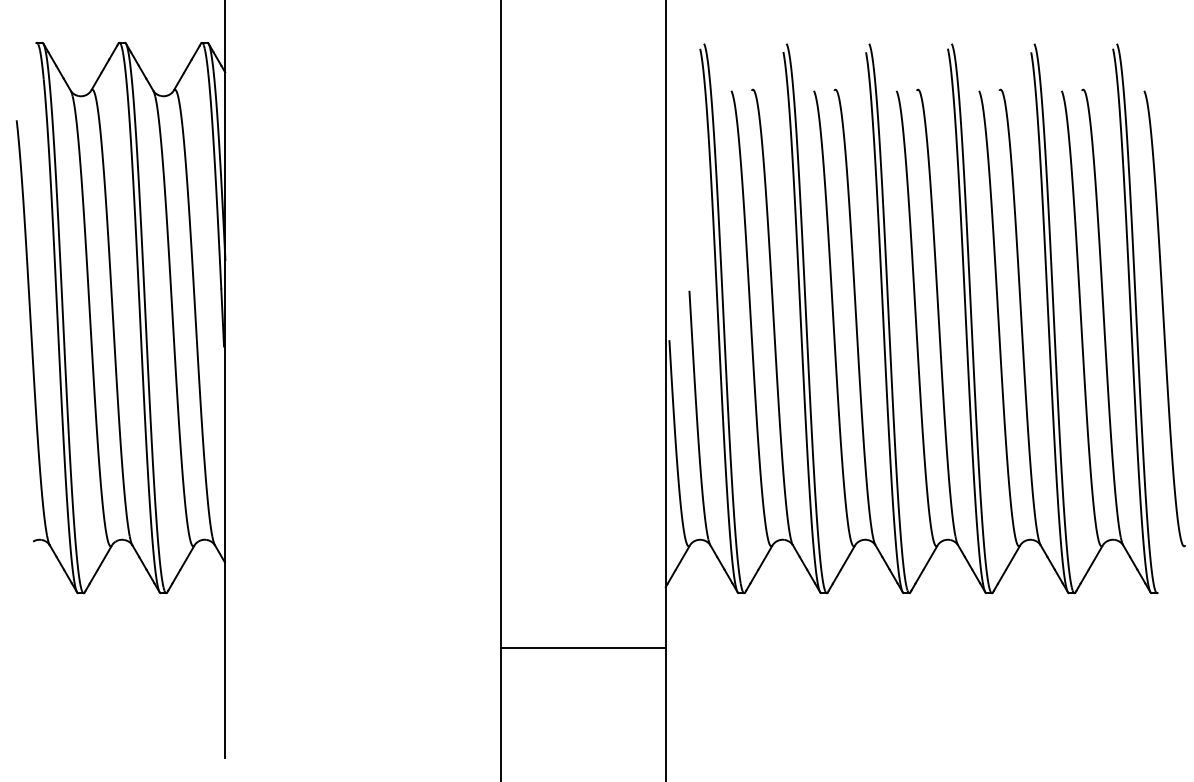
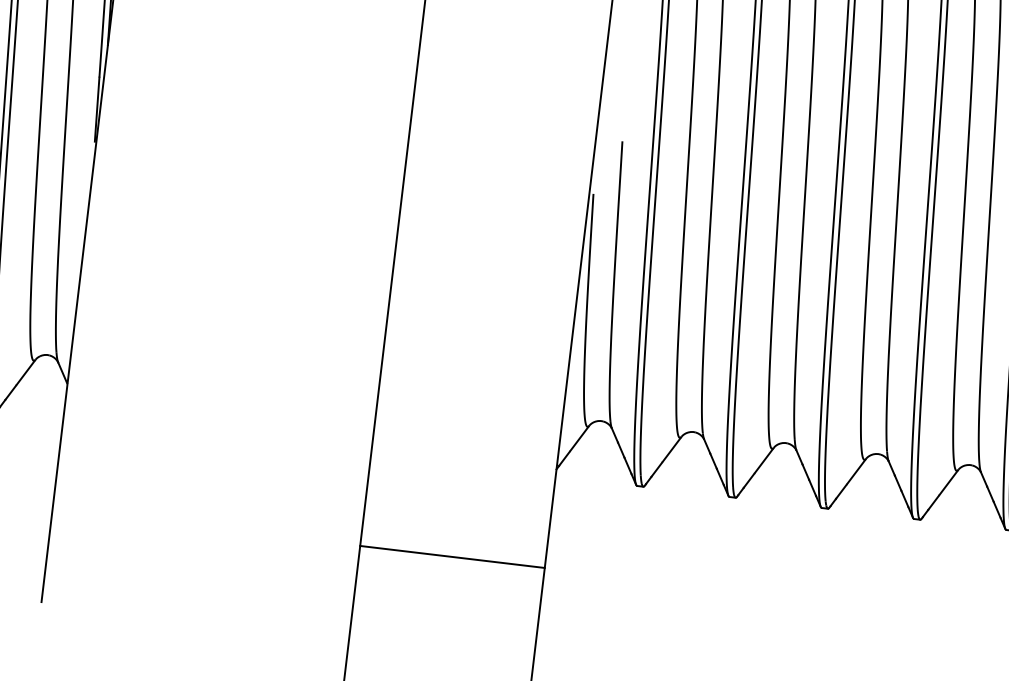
line: (582, 648) -> (451, 557), moved

